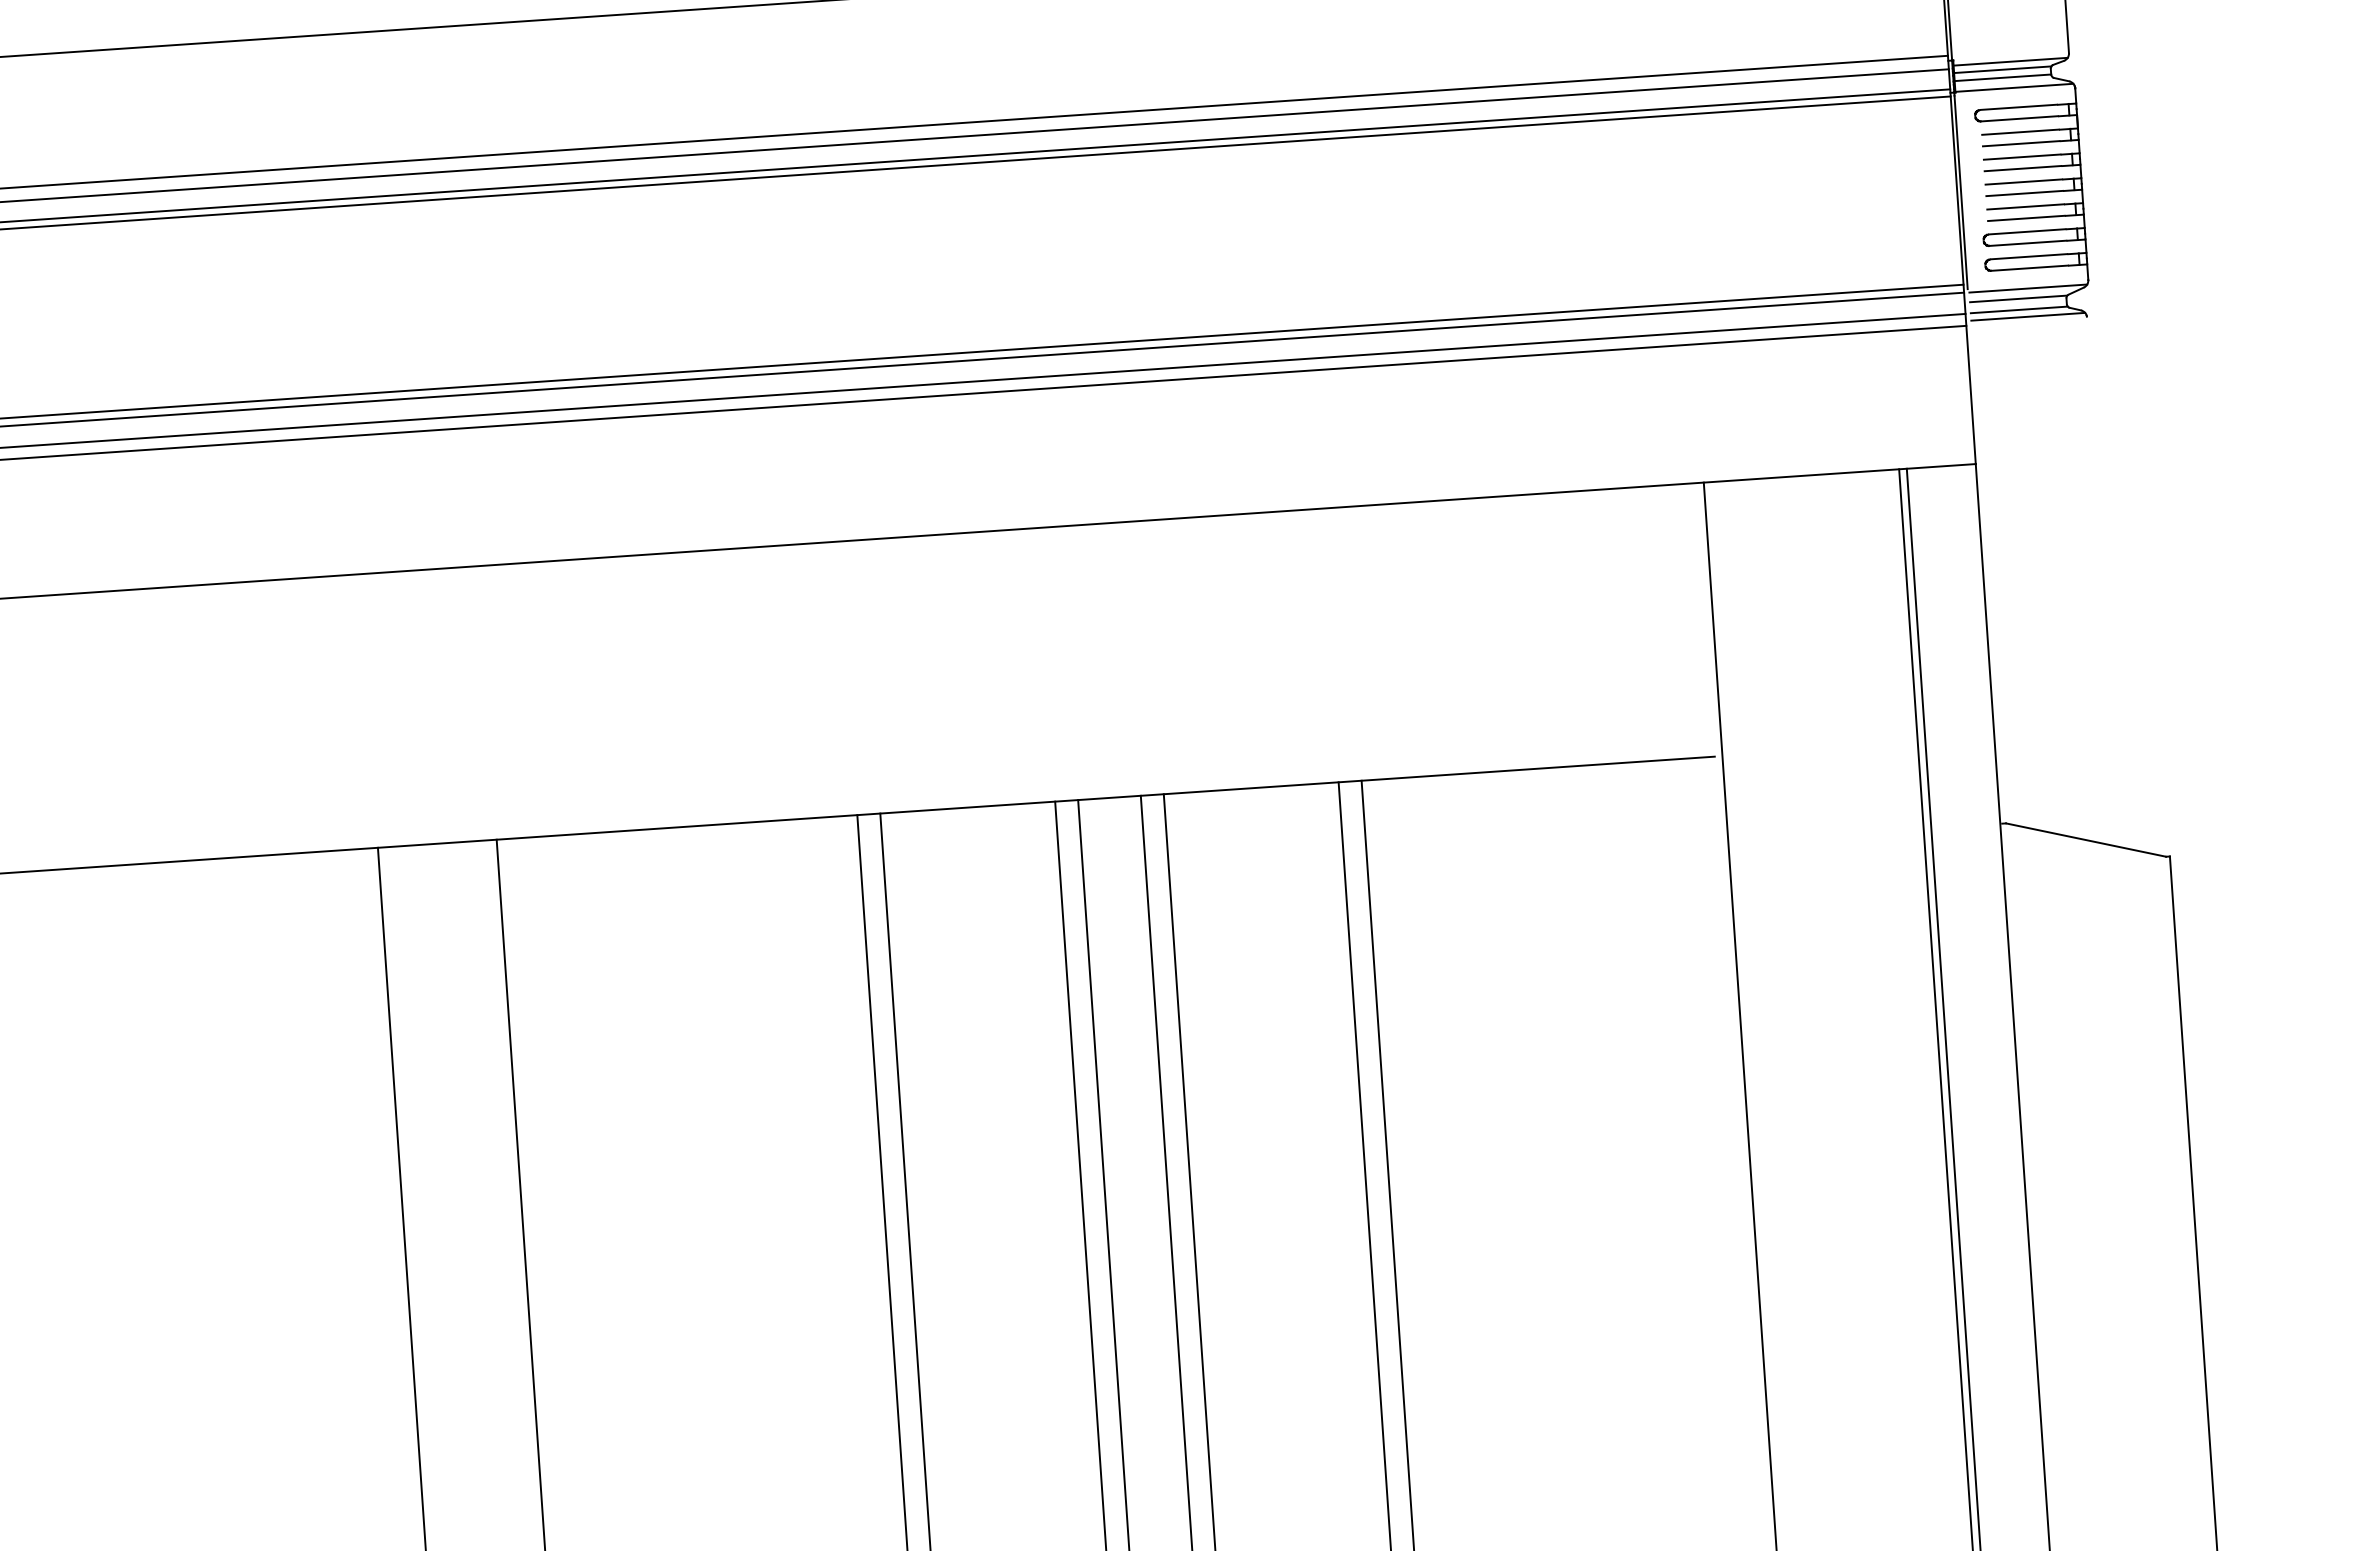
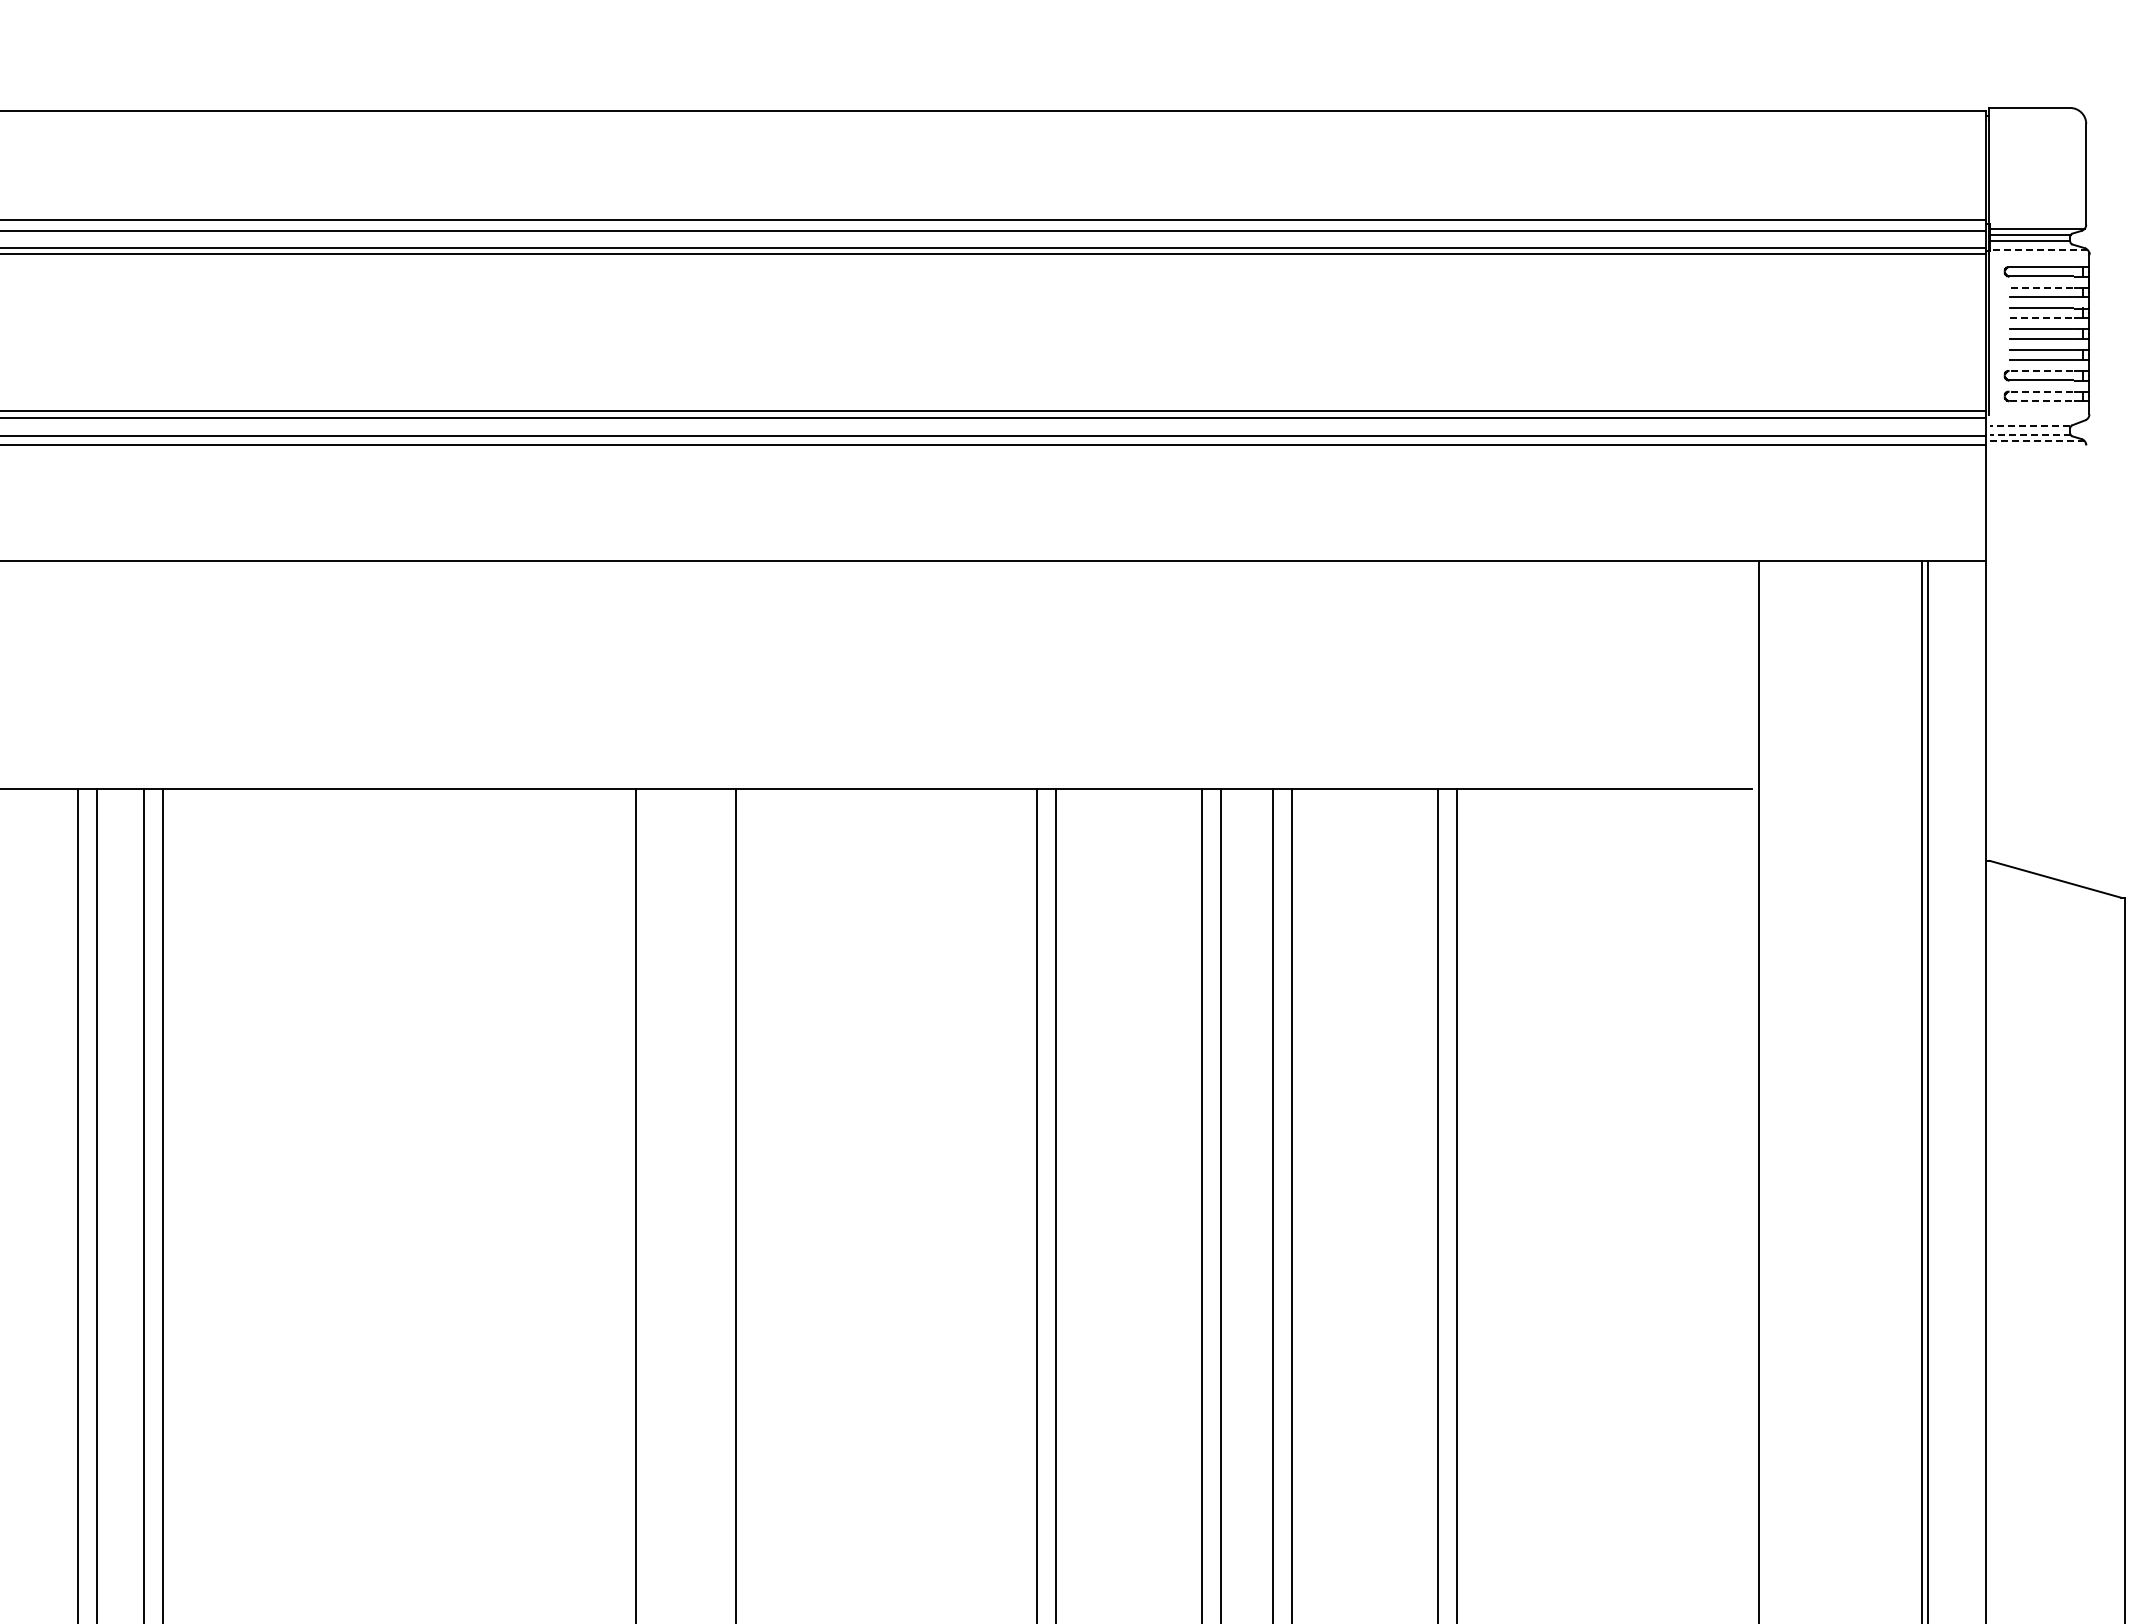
line: (2013, 87) -> (2038, 250), solid -> dashed
line: (2020, 132) -> (2041, 287), solid -> dashed
line: (2023, 169) -> (2041, 318), solid -> dashed
line: (2027, 231) -> (2041, 370), solid -> dashed
line: (2029, 256) -> (2041, 391), solid -> dashed
line: (2029, 268) -> (2041, 401), solid -> dashed
line: (2027, 288) -> (2038, 417), removed
line: (2017, 299) -> (2029, 426), solid -> dashed
line: (2018, 310) -> (2029, 435), solid -> dashed
line: (2028, 316) -> (2037, 441), solid -> dashed

